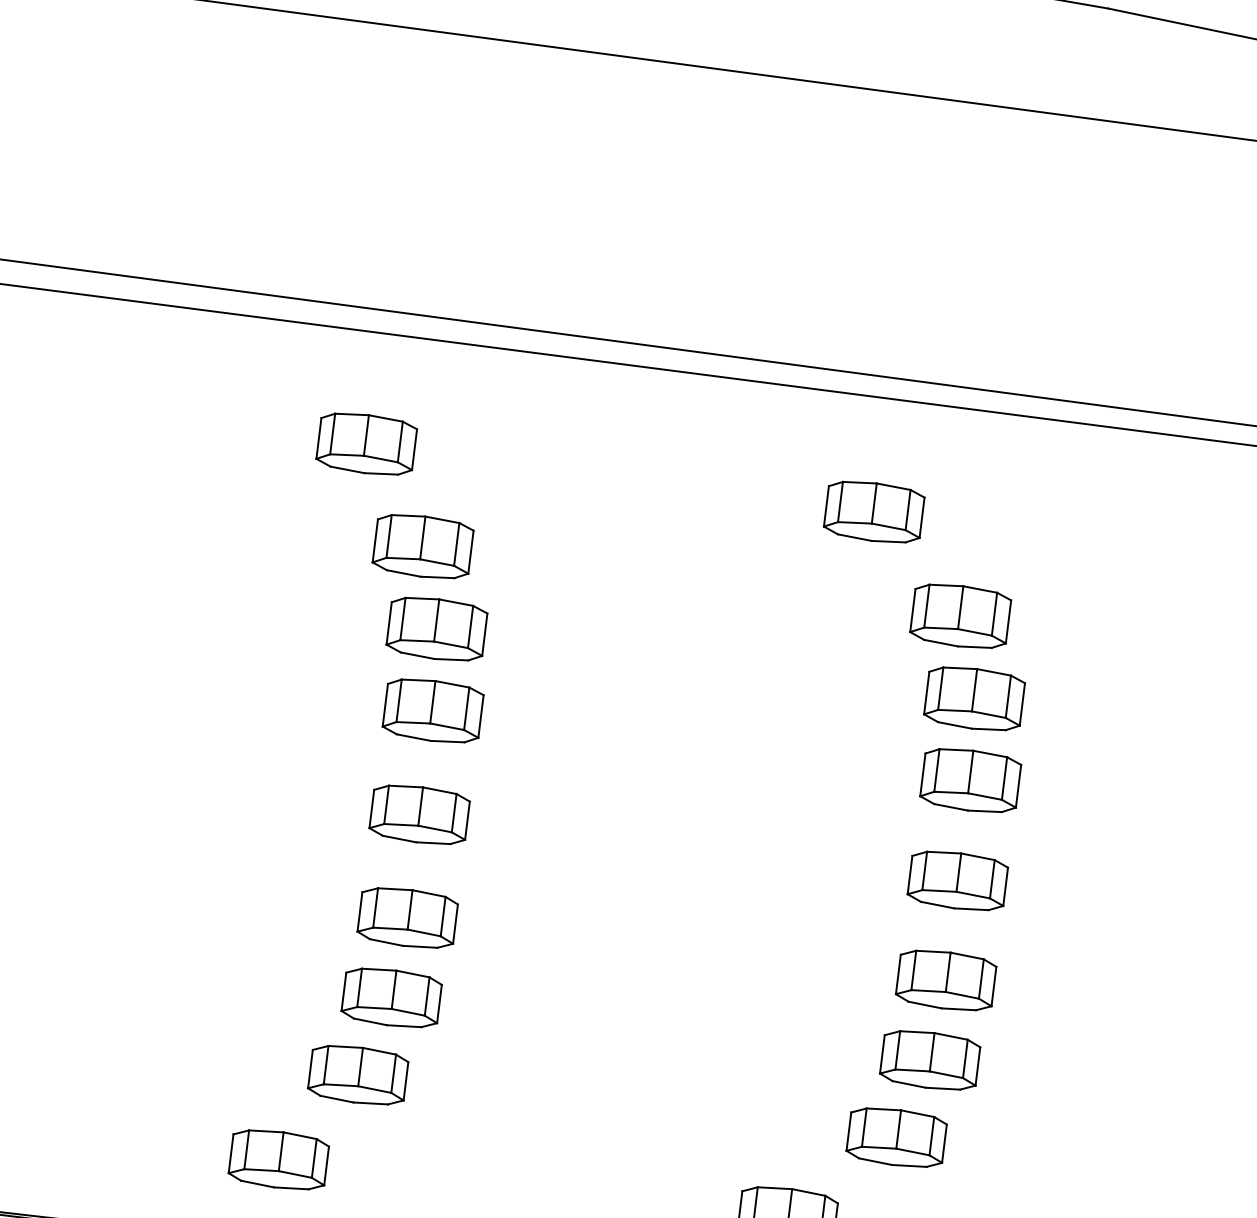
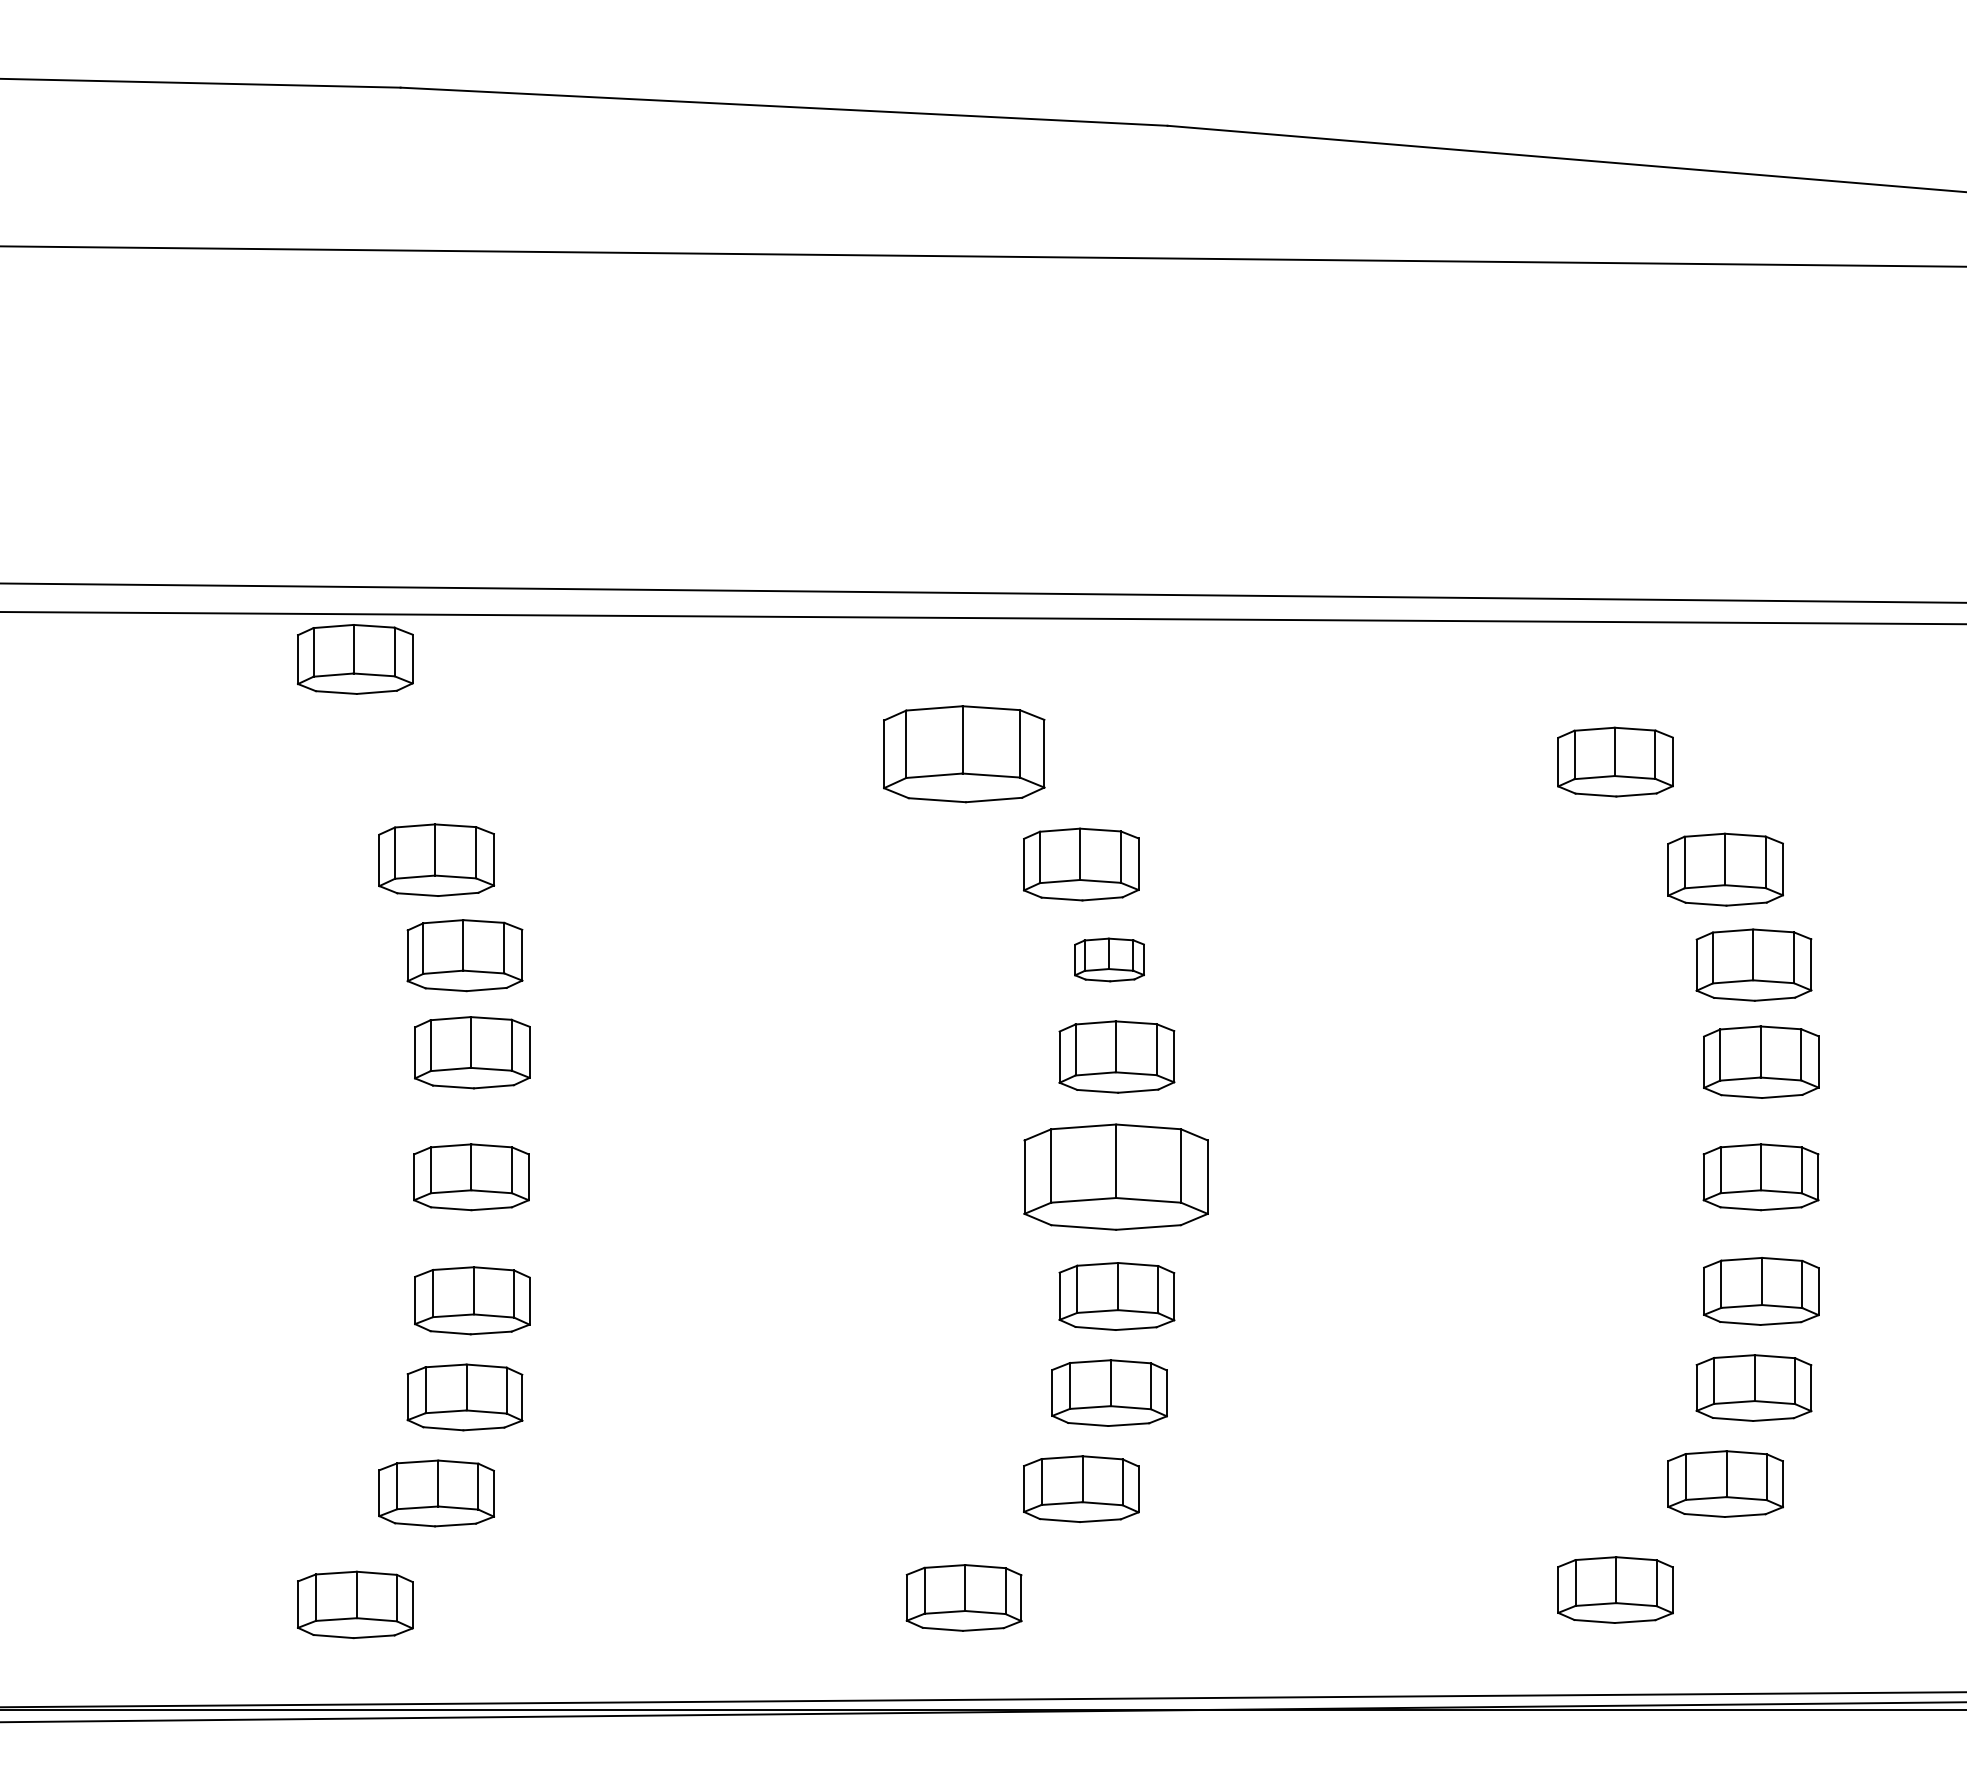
part: (366, 444) -> (355, 659), moved
part: (873, 511) -> (963, 753), size x1.4
part: (974, 698) -> (1109, 959), size x0.6
part: (957, 881) -> (1116, 1177), size x1.6

